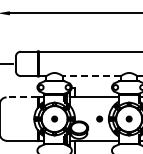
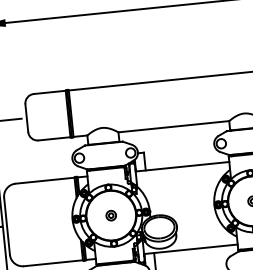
line: (91, 76) -> (173, 127), dashed -> solid
line: (22, 97) -> (45, 180), dashed -> solid
part: (99, 118) -> (196, 205), removed

